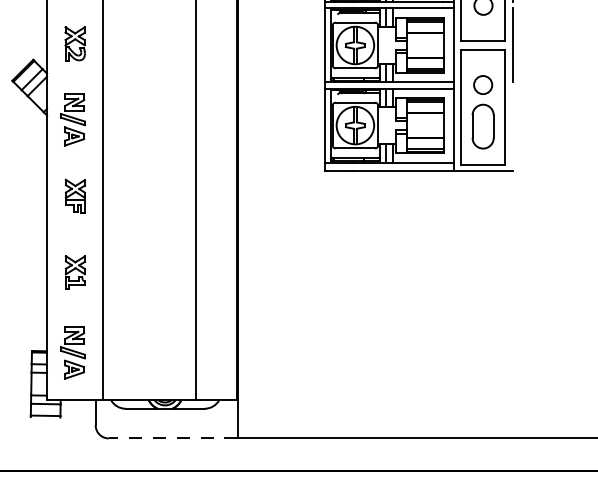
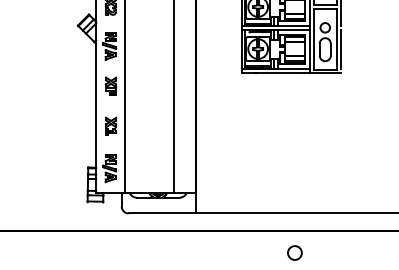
line: (512, 124) -> (340, 48), added
line: (173, 438) -> (162, 213), dashed -> solid

